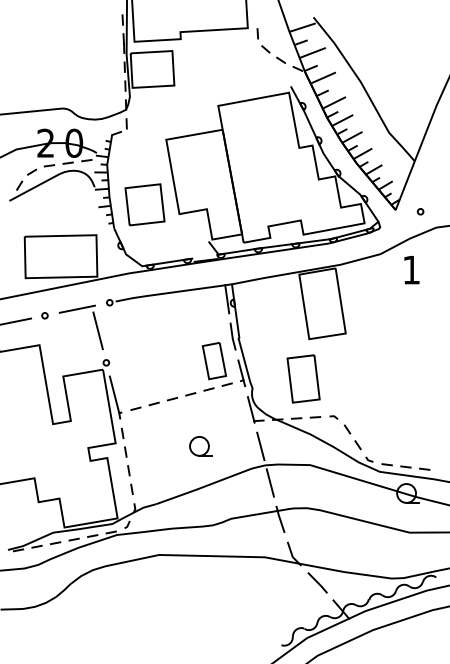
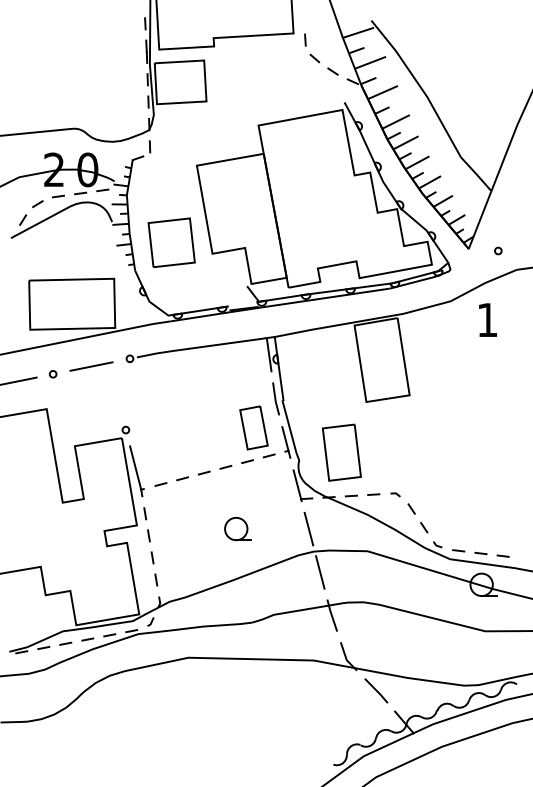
line: (97, 330) -> (115, 391), removed
part: (303, 378) -> (341, 452), moved

